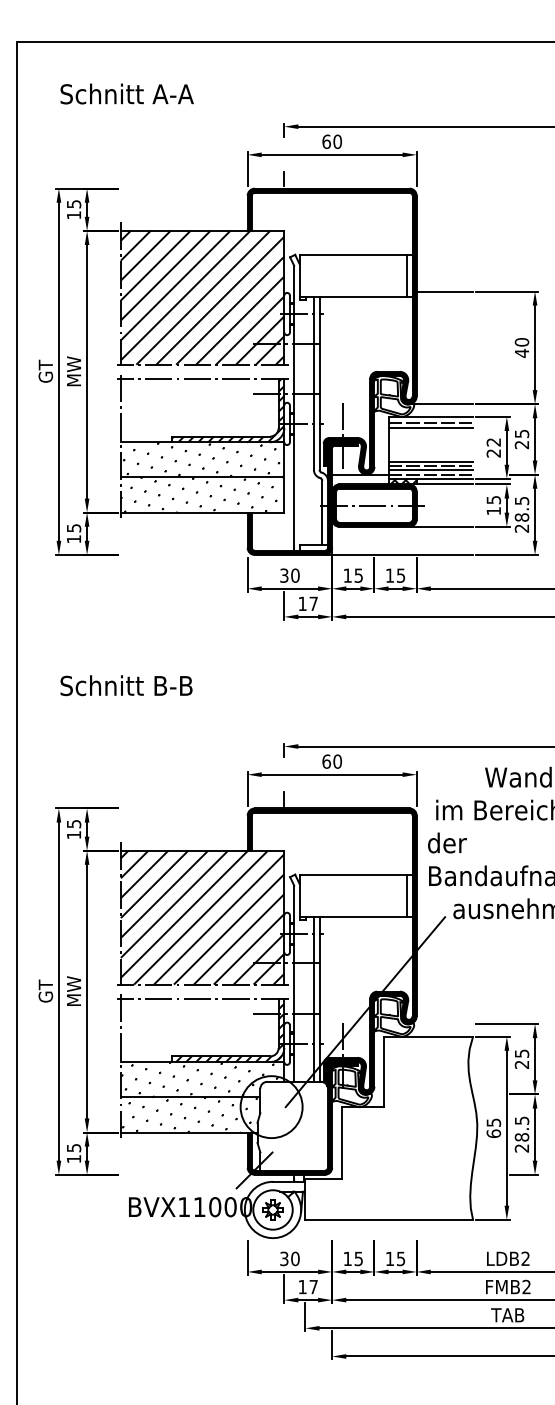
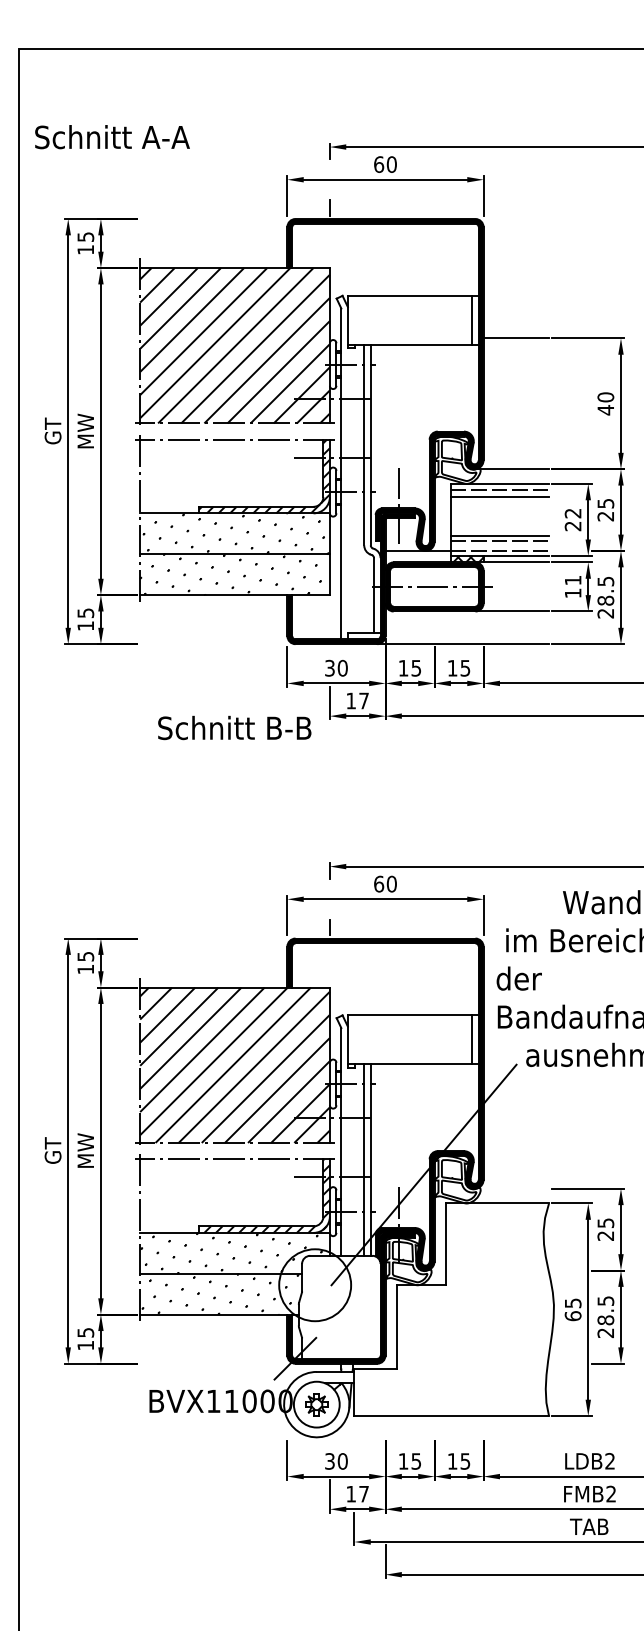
text: (127, 94) -> (112, 137), moved
line: (430, 470) -> (499, 546), removed
text: (494, 500) -> (573, 580), 15 -> 11
text: (126, 685) -> (234, 727), moved

